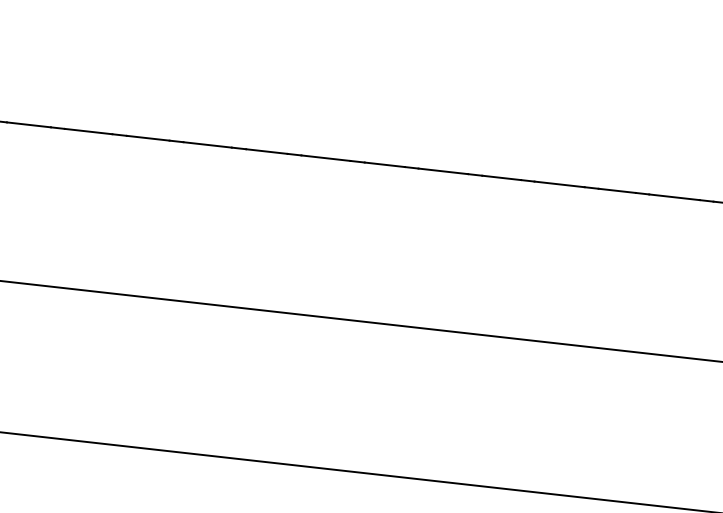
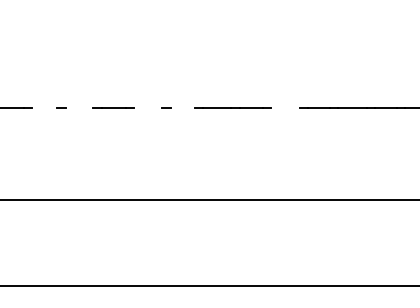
line: (28, 125) -> (44, 108), removed
line: (88, 131) -> (79, 108), removed
line: (207, 145) -> (148, 108), removed
line: (266, 151) -> (182, 108), removed
line: (442, 171) -> (284, 108), removed

